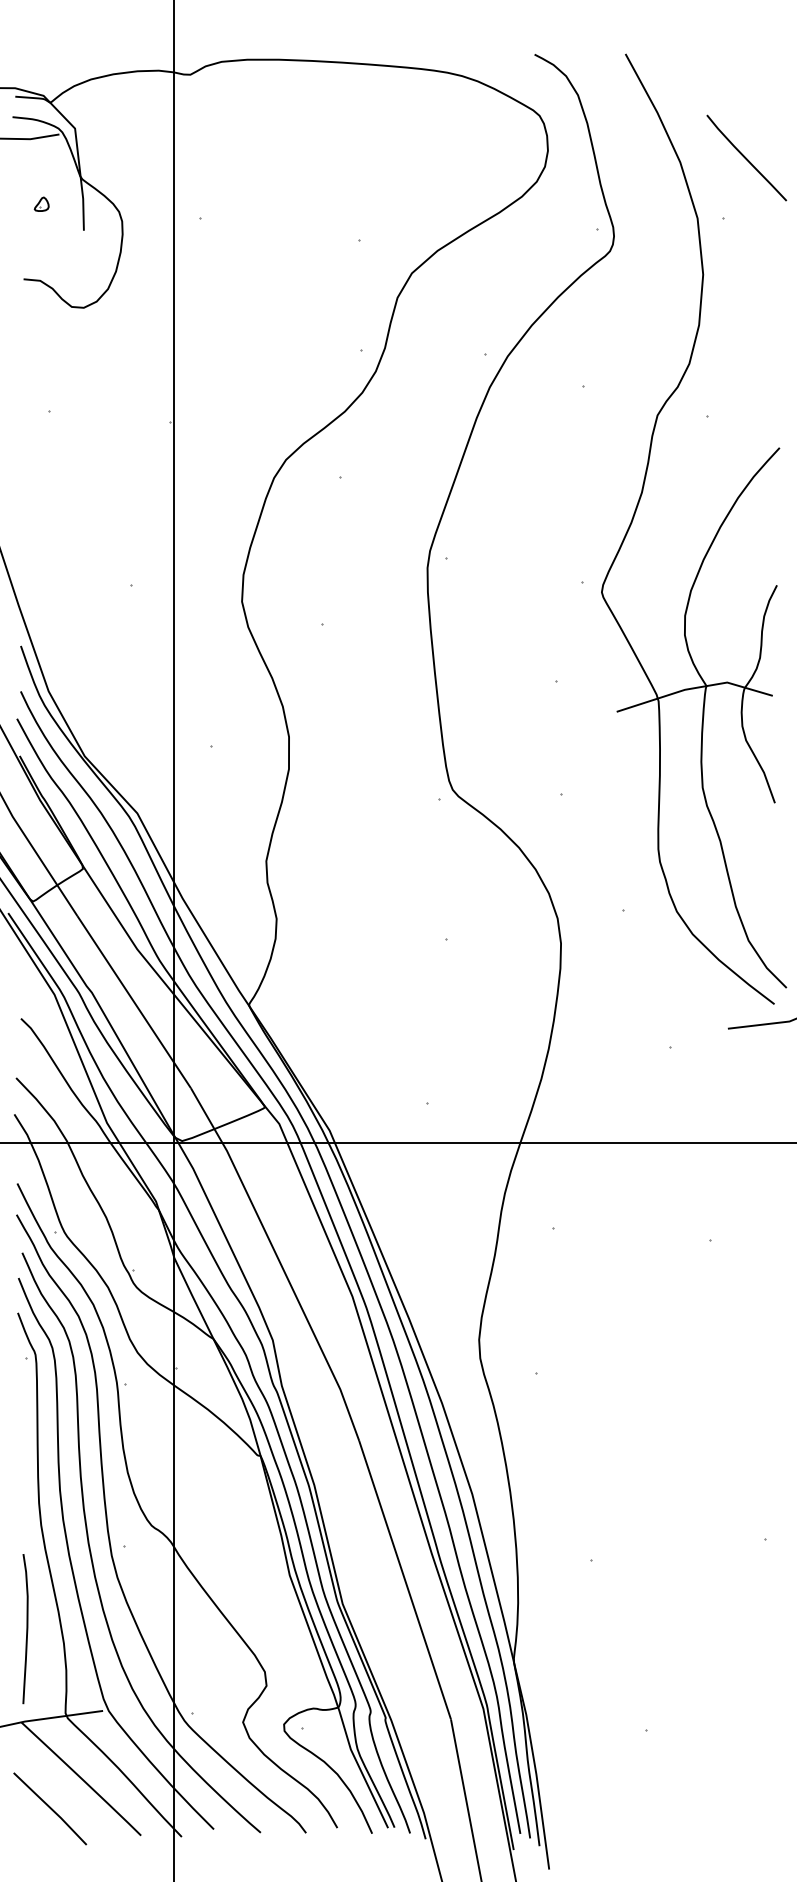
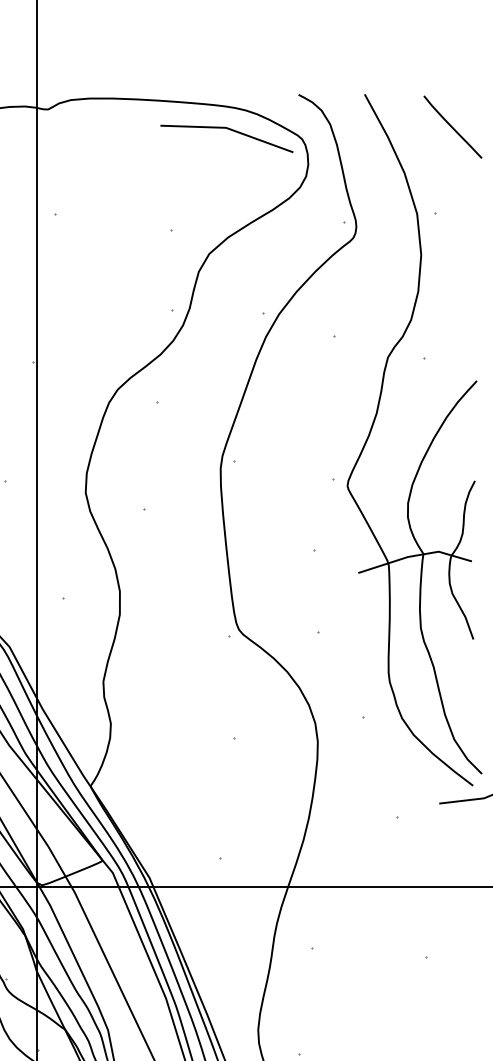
line: (438, 102) -> (228, 129), added
curve: (746, 157) -> (452, 126), moved

